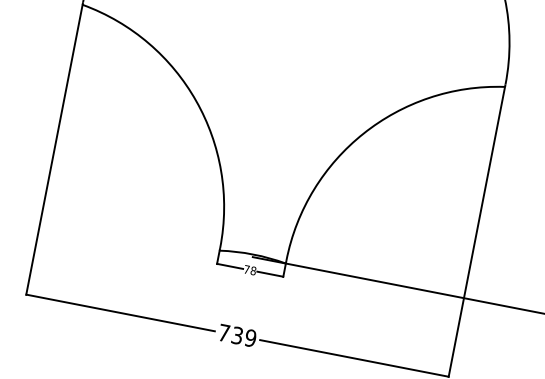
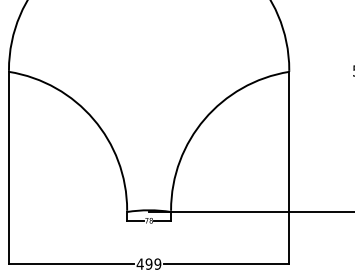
text: (230, 333) -> (144, 263), 739 -> 499

